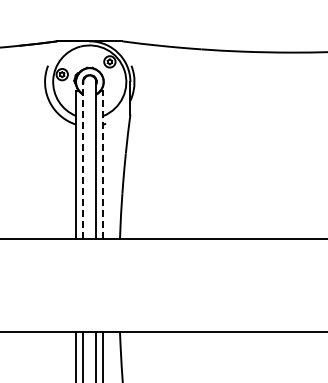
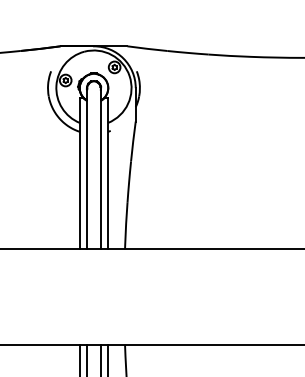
line: (83, 160) -> (87, 168), dashed -> solid
line: (103, 165) -> (108, 173), dashed -> solid

